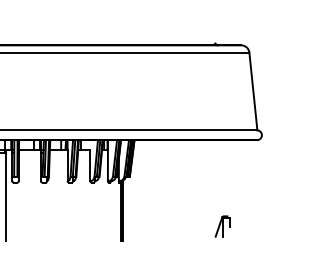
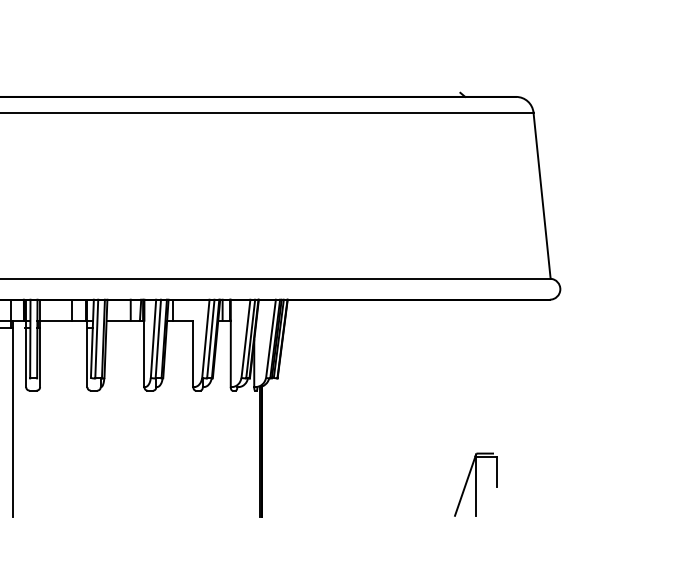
part: (222, 226) -> (475, 484), size x1.43

